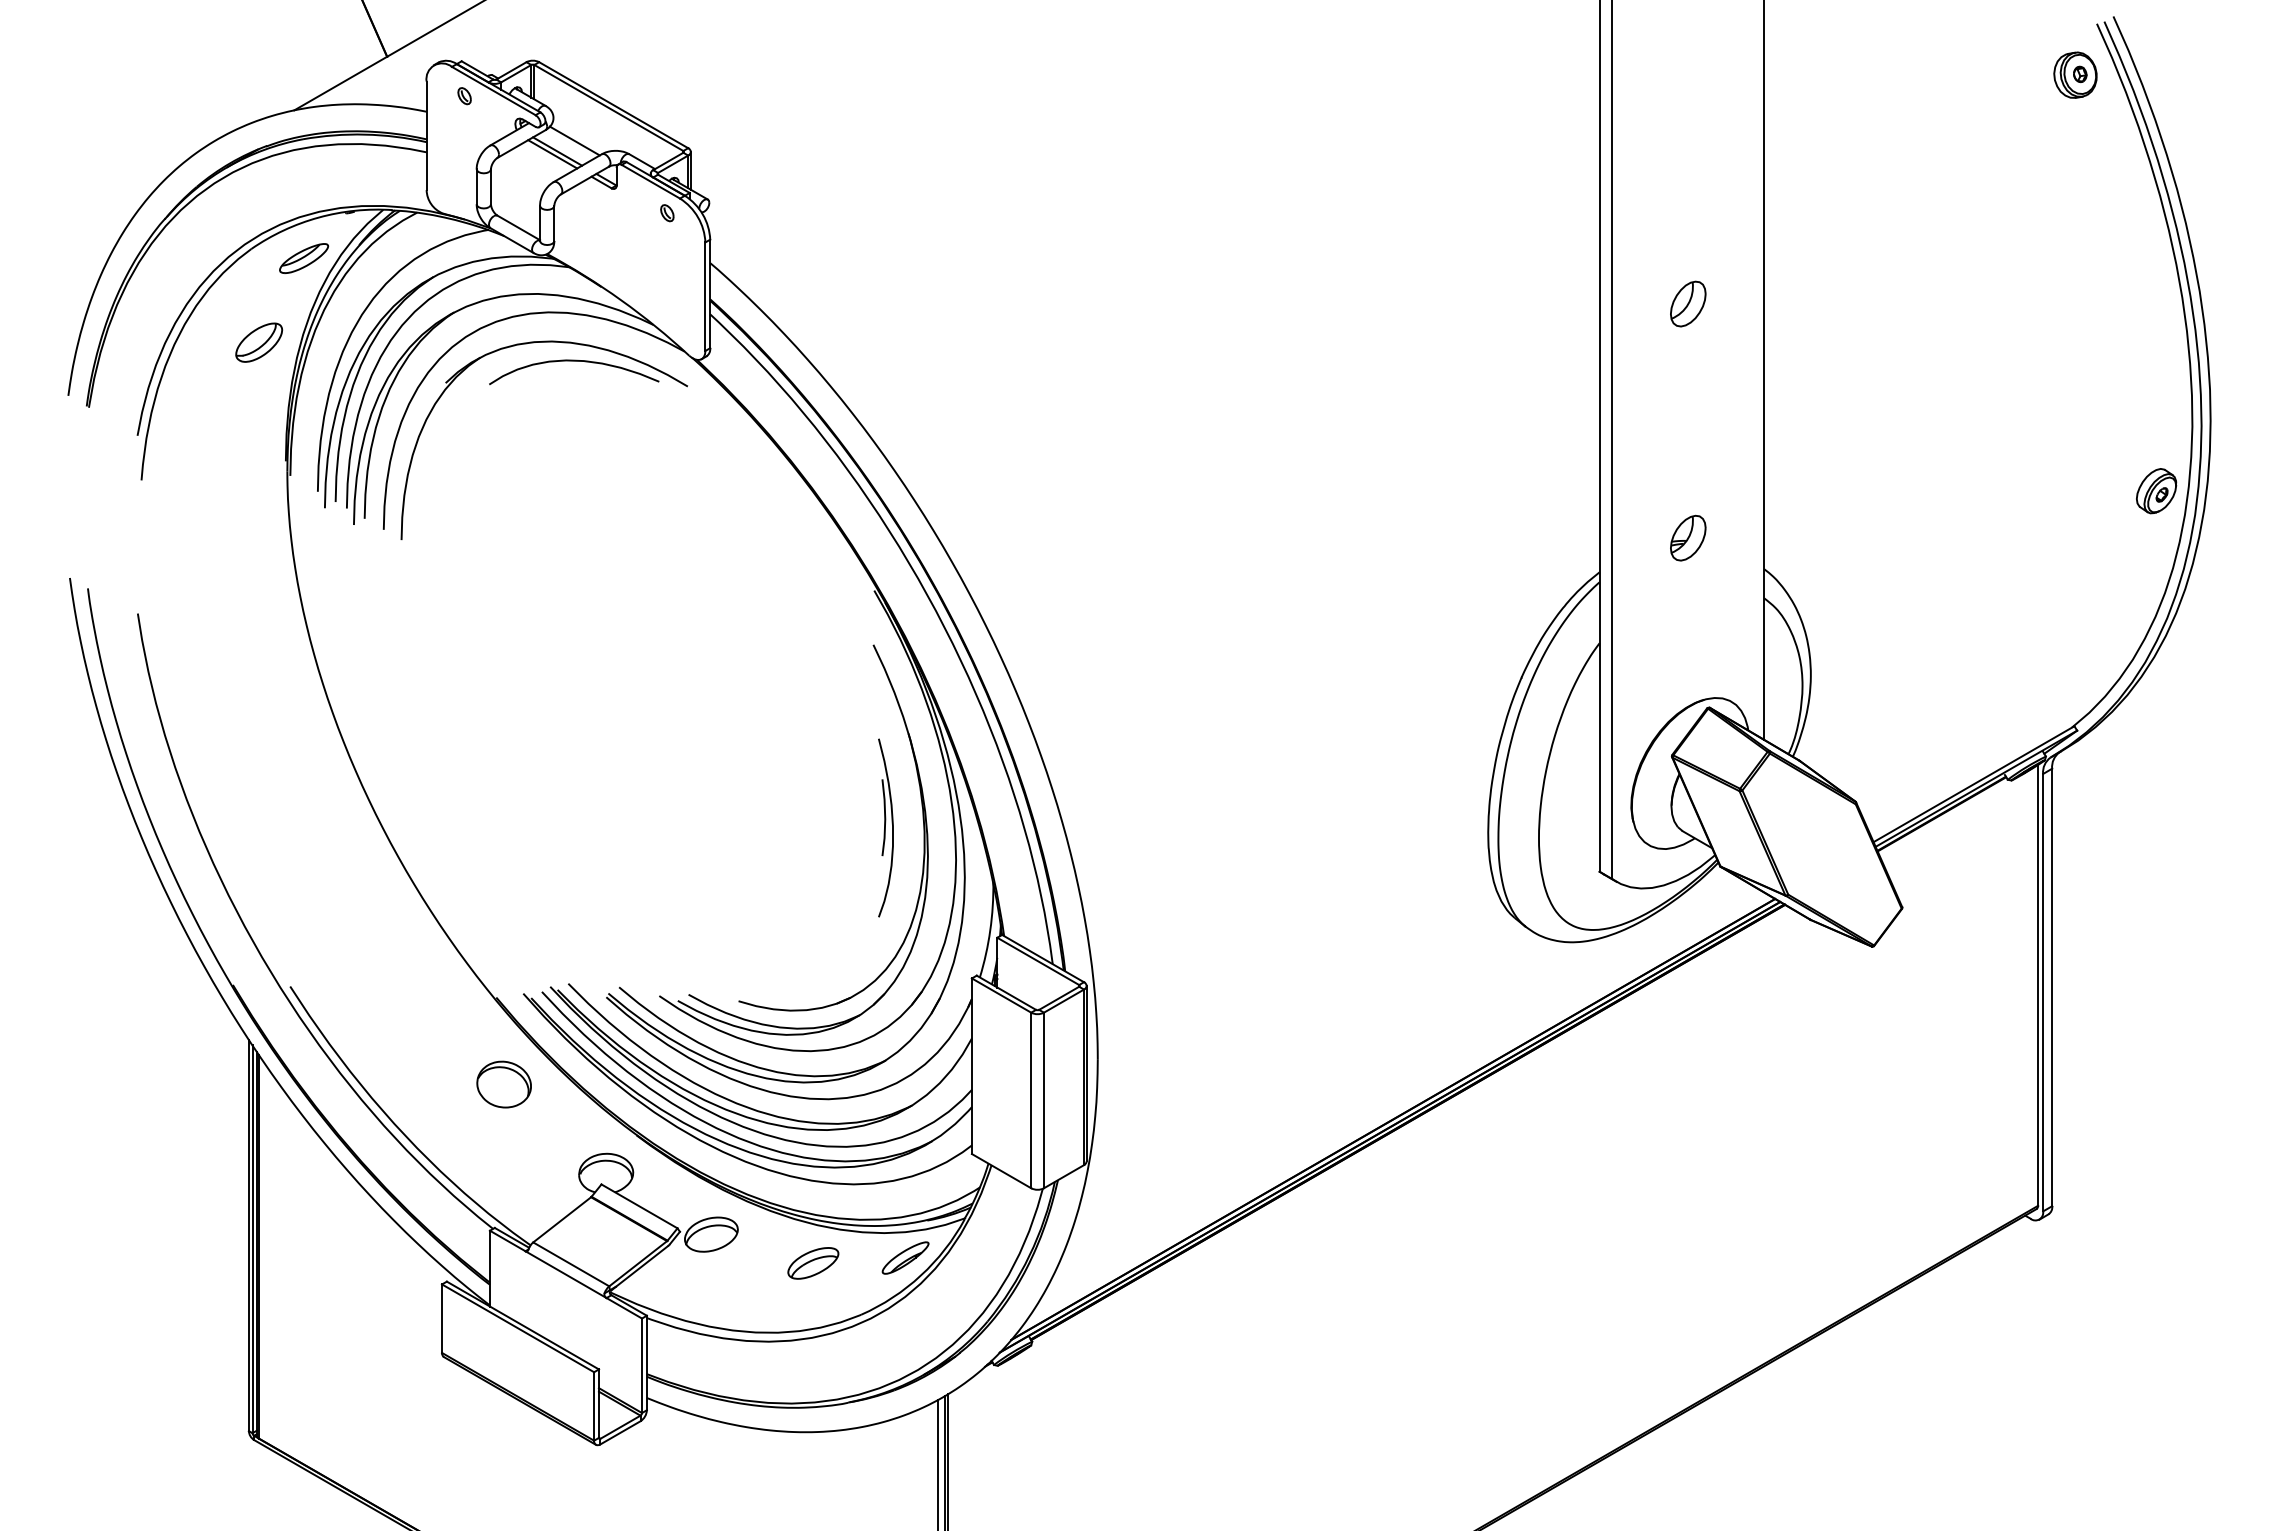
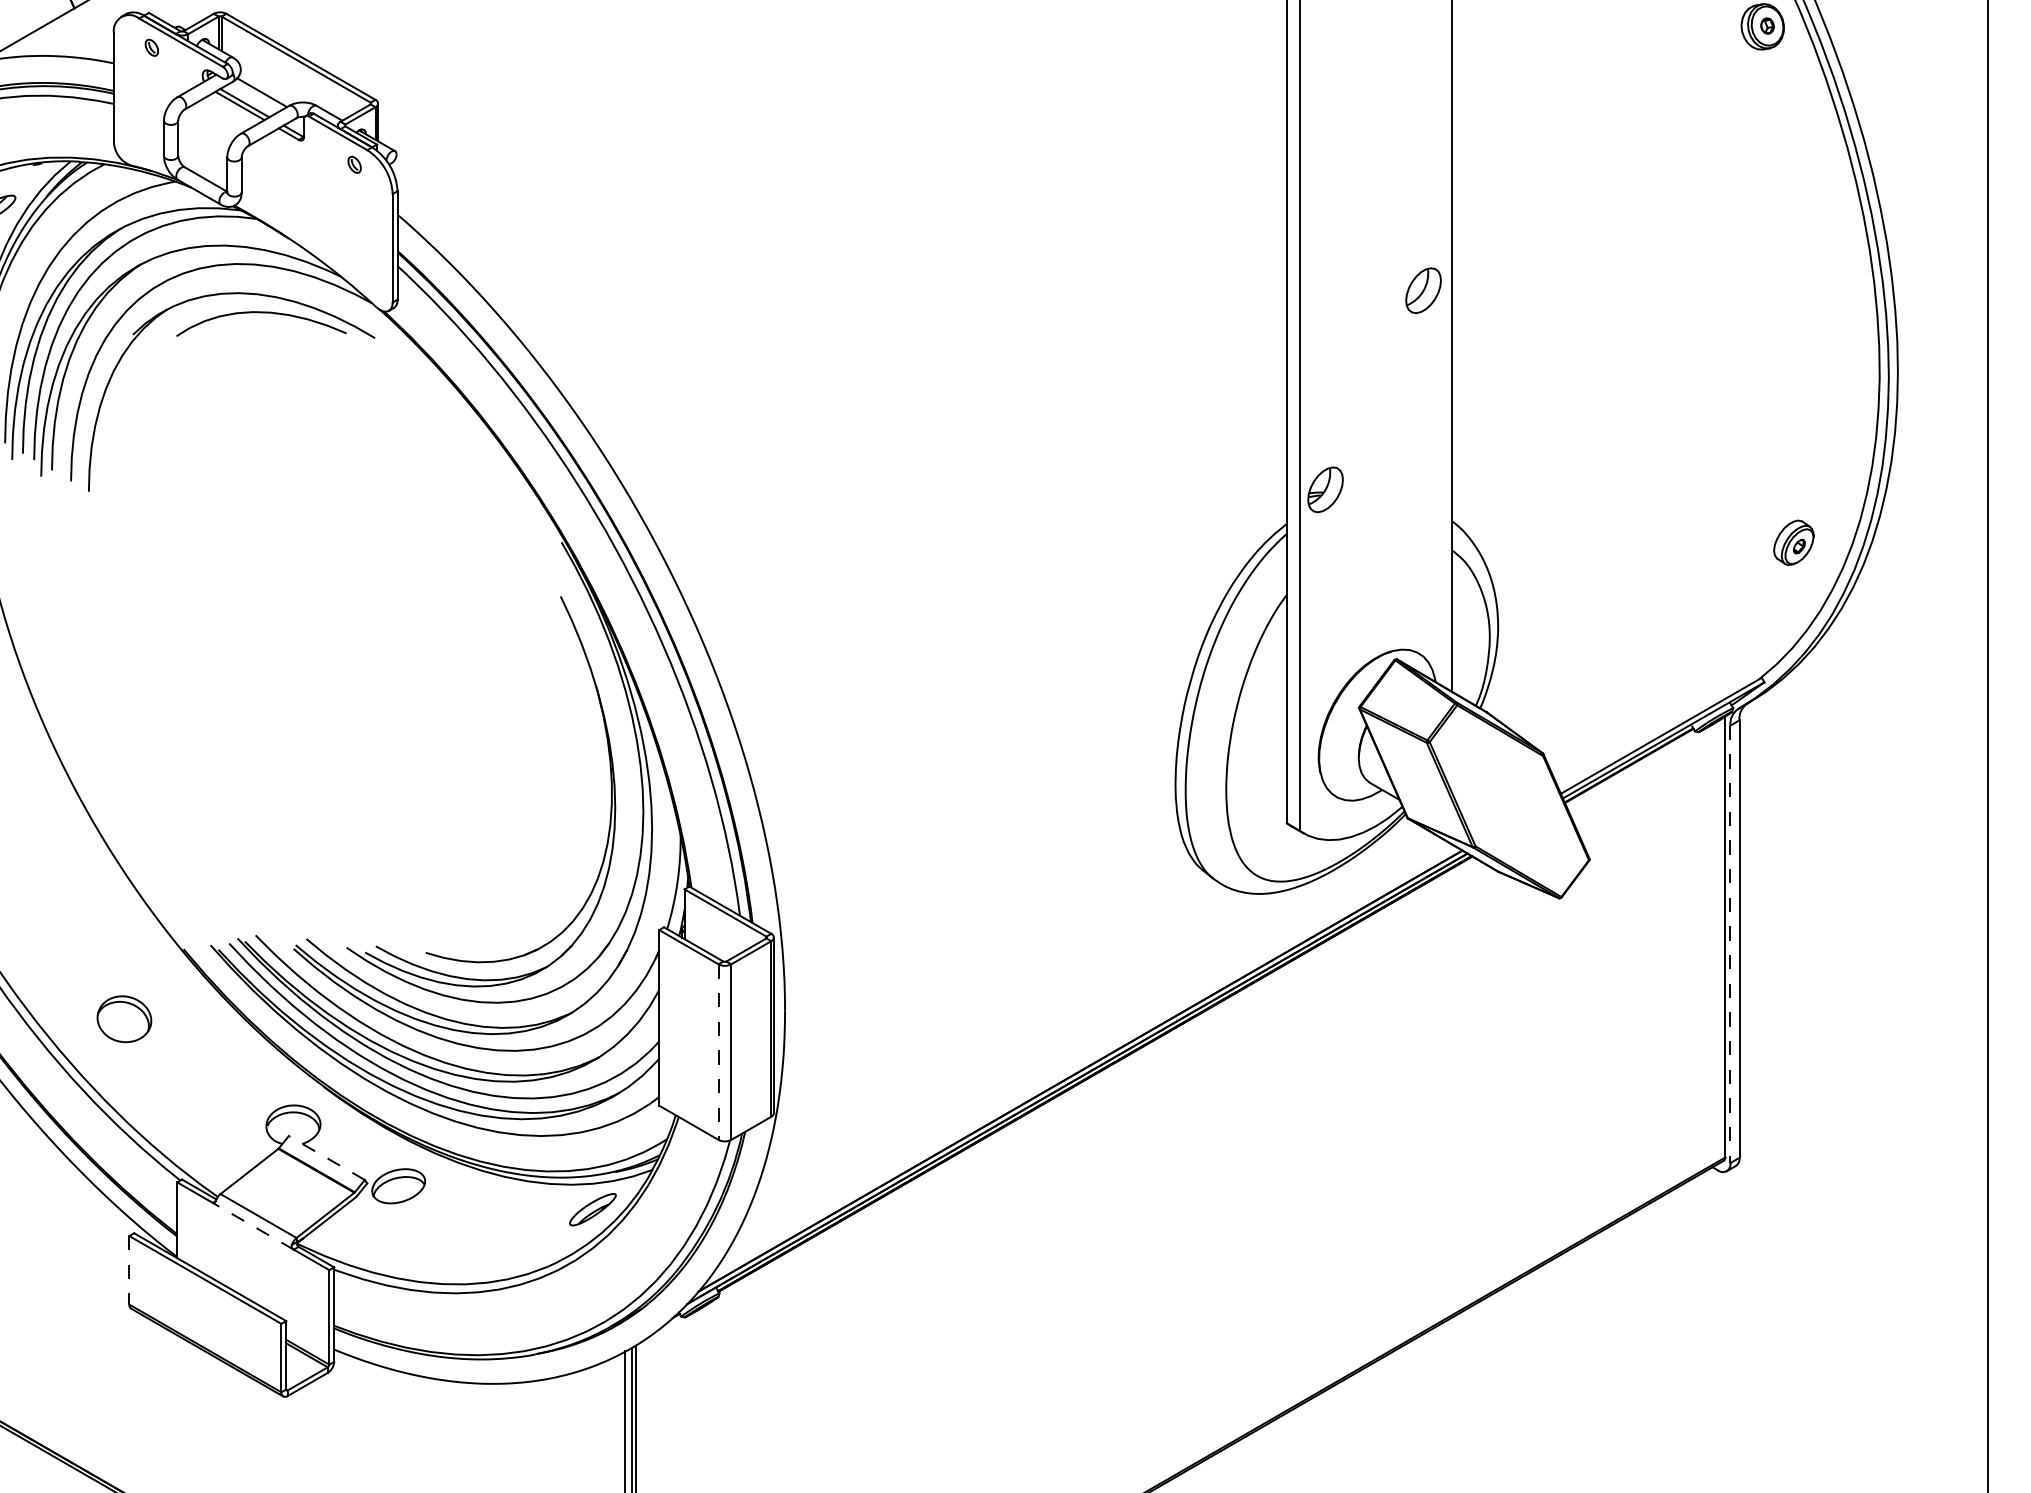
part: (1688, 303) -> (1423, 290), moved
part: (2156, 491) -> (1793, 543), moved
part: (1688, 537) -> (1325, 489), moved
part: (885, 827) -> (572, 779), removed
line: (2043, 992) -> (1730, 944), solid -> dashed
part: (503, 1084) -> (123, 1019), moved
line: (1031, 1100) -> (718, 1052), solid -> dashed
line: (639, 1206) -> (326, 1158), solid -> dashed
part: (813, 1263) -> (500, 1215), removed
line: (566, 1274) -> (253, 1226), solid -> dashed
line: (442, 1319) -> (129, 1271), solid -> dashed

